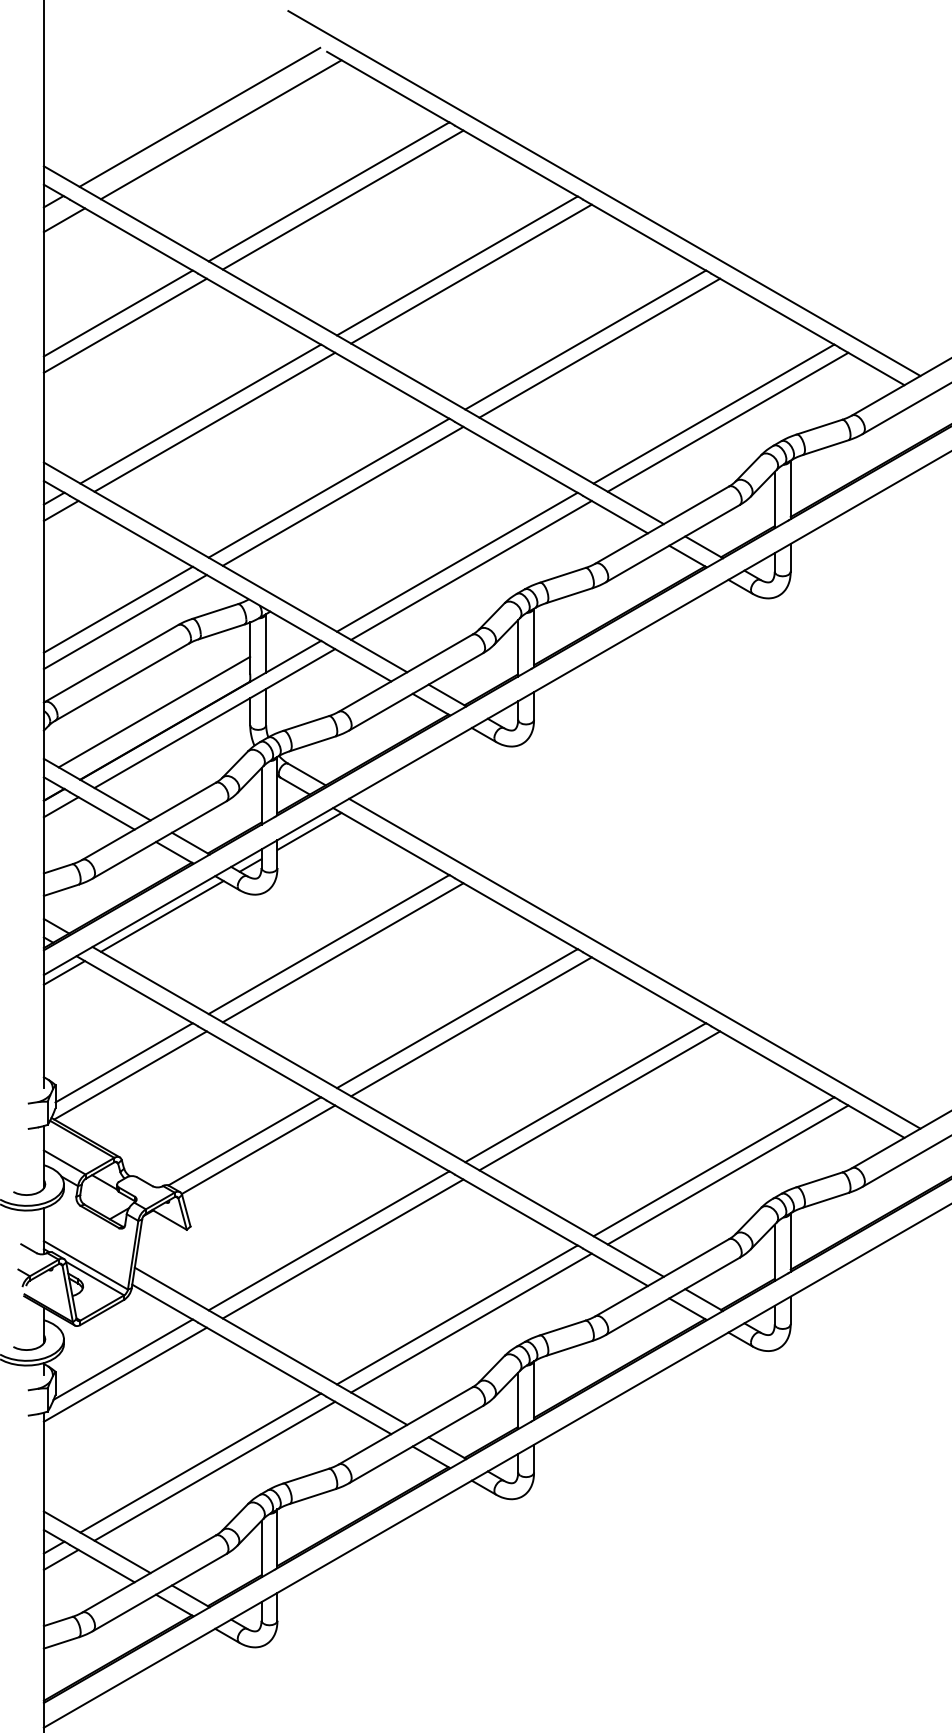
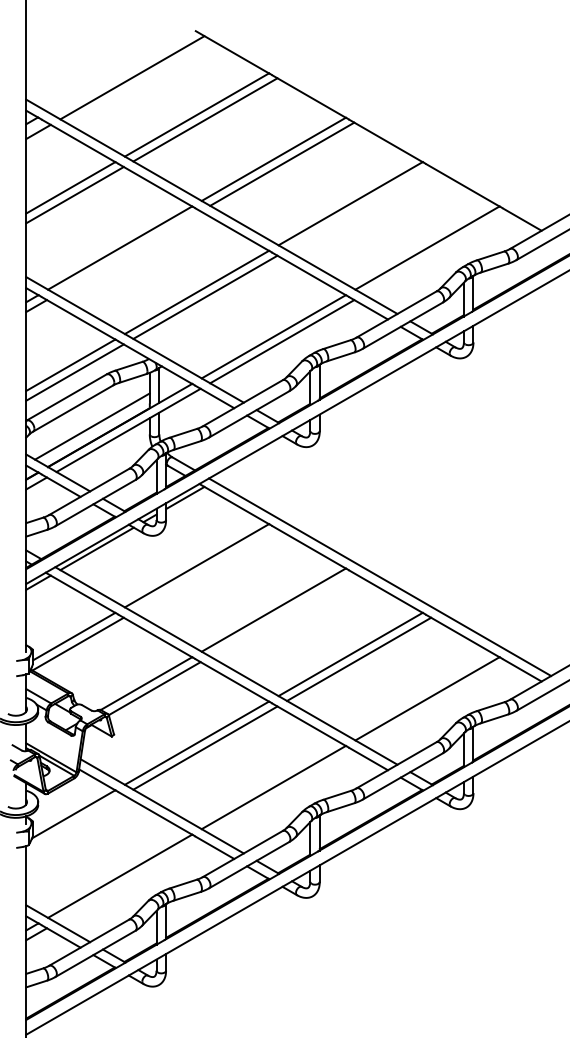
line: (199, 115) -> (119, 69), removed
line: (603, 192) -> (361, 115), removed
line: (600, 348) -> (359, 208), removed
line: (214, 421) -> (128, 252), removed
line: (727, 421) -> (435, 252), removed
line: (343, 952) -> (205, 570), removed
line: (471, 1025) -> (282, 614), removed
line: (727, 1174) -> (435, 703), removed
line: (471, 1323) -> (282, 792), removed
line: (124, 1374) -> (74, 823), removed
line: (214, 1470) -> (128, 880), removed

